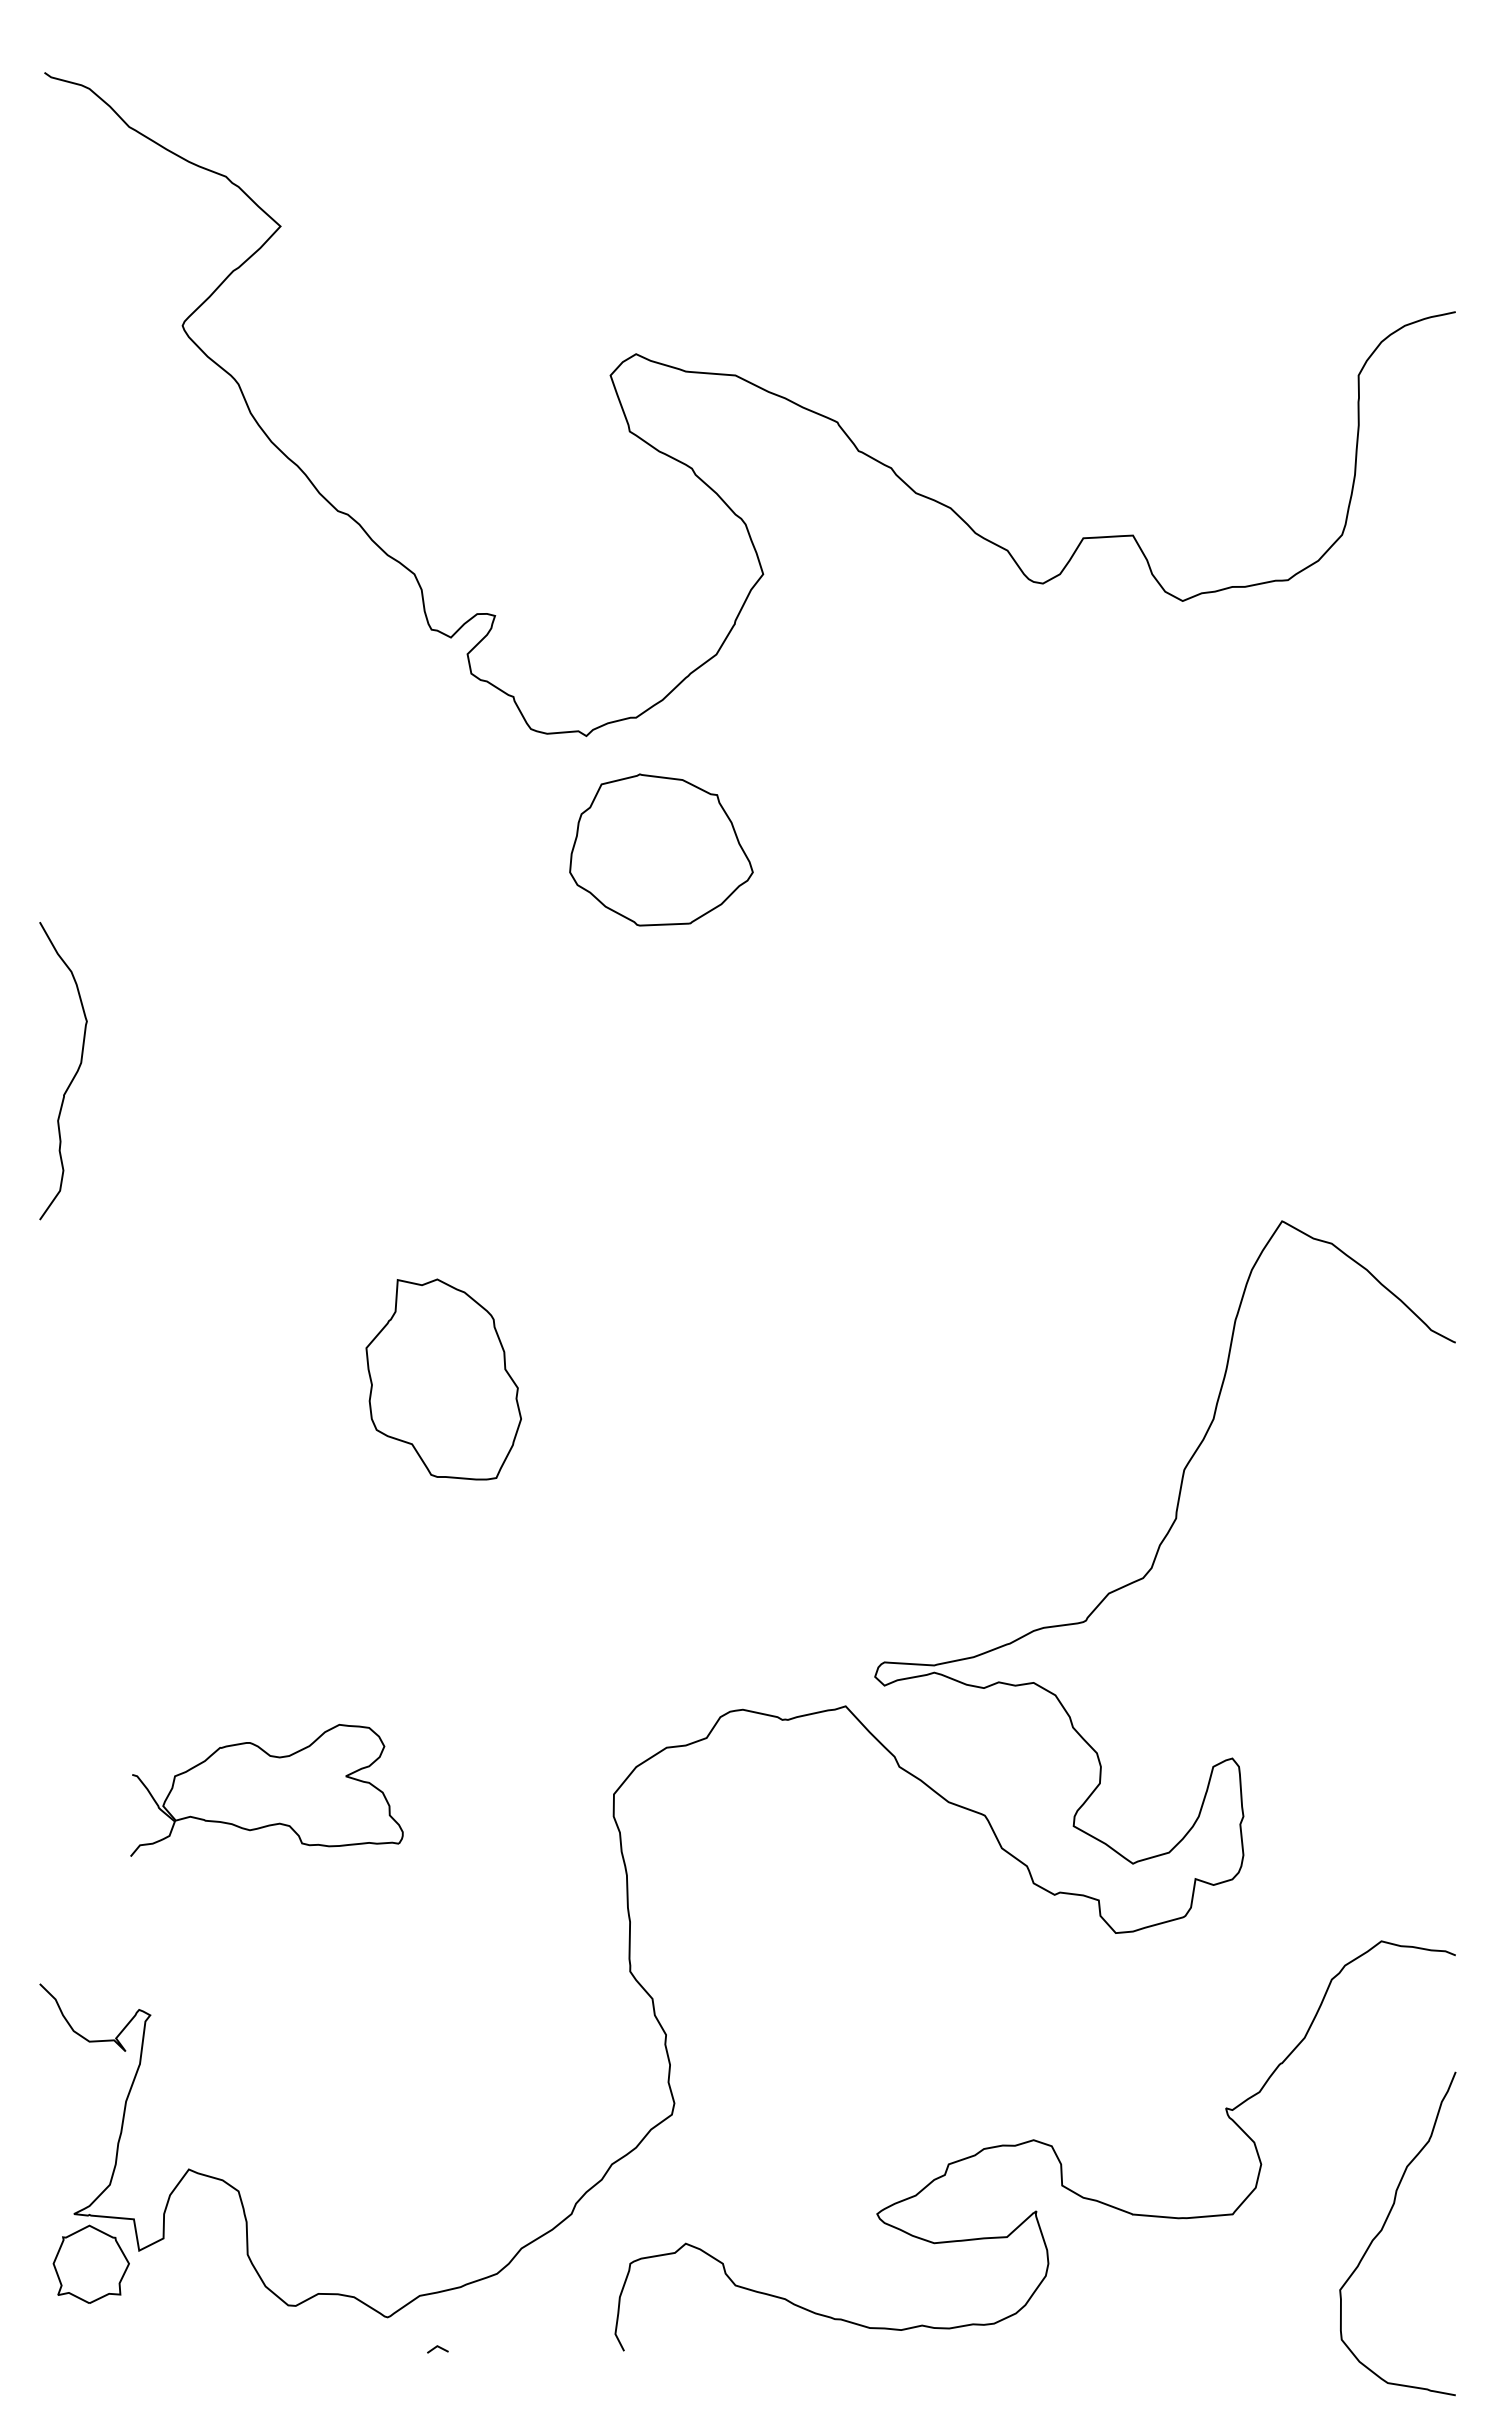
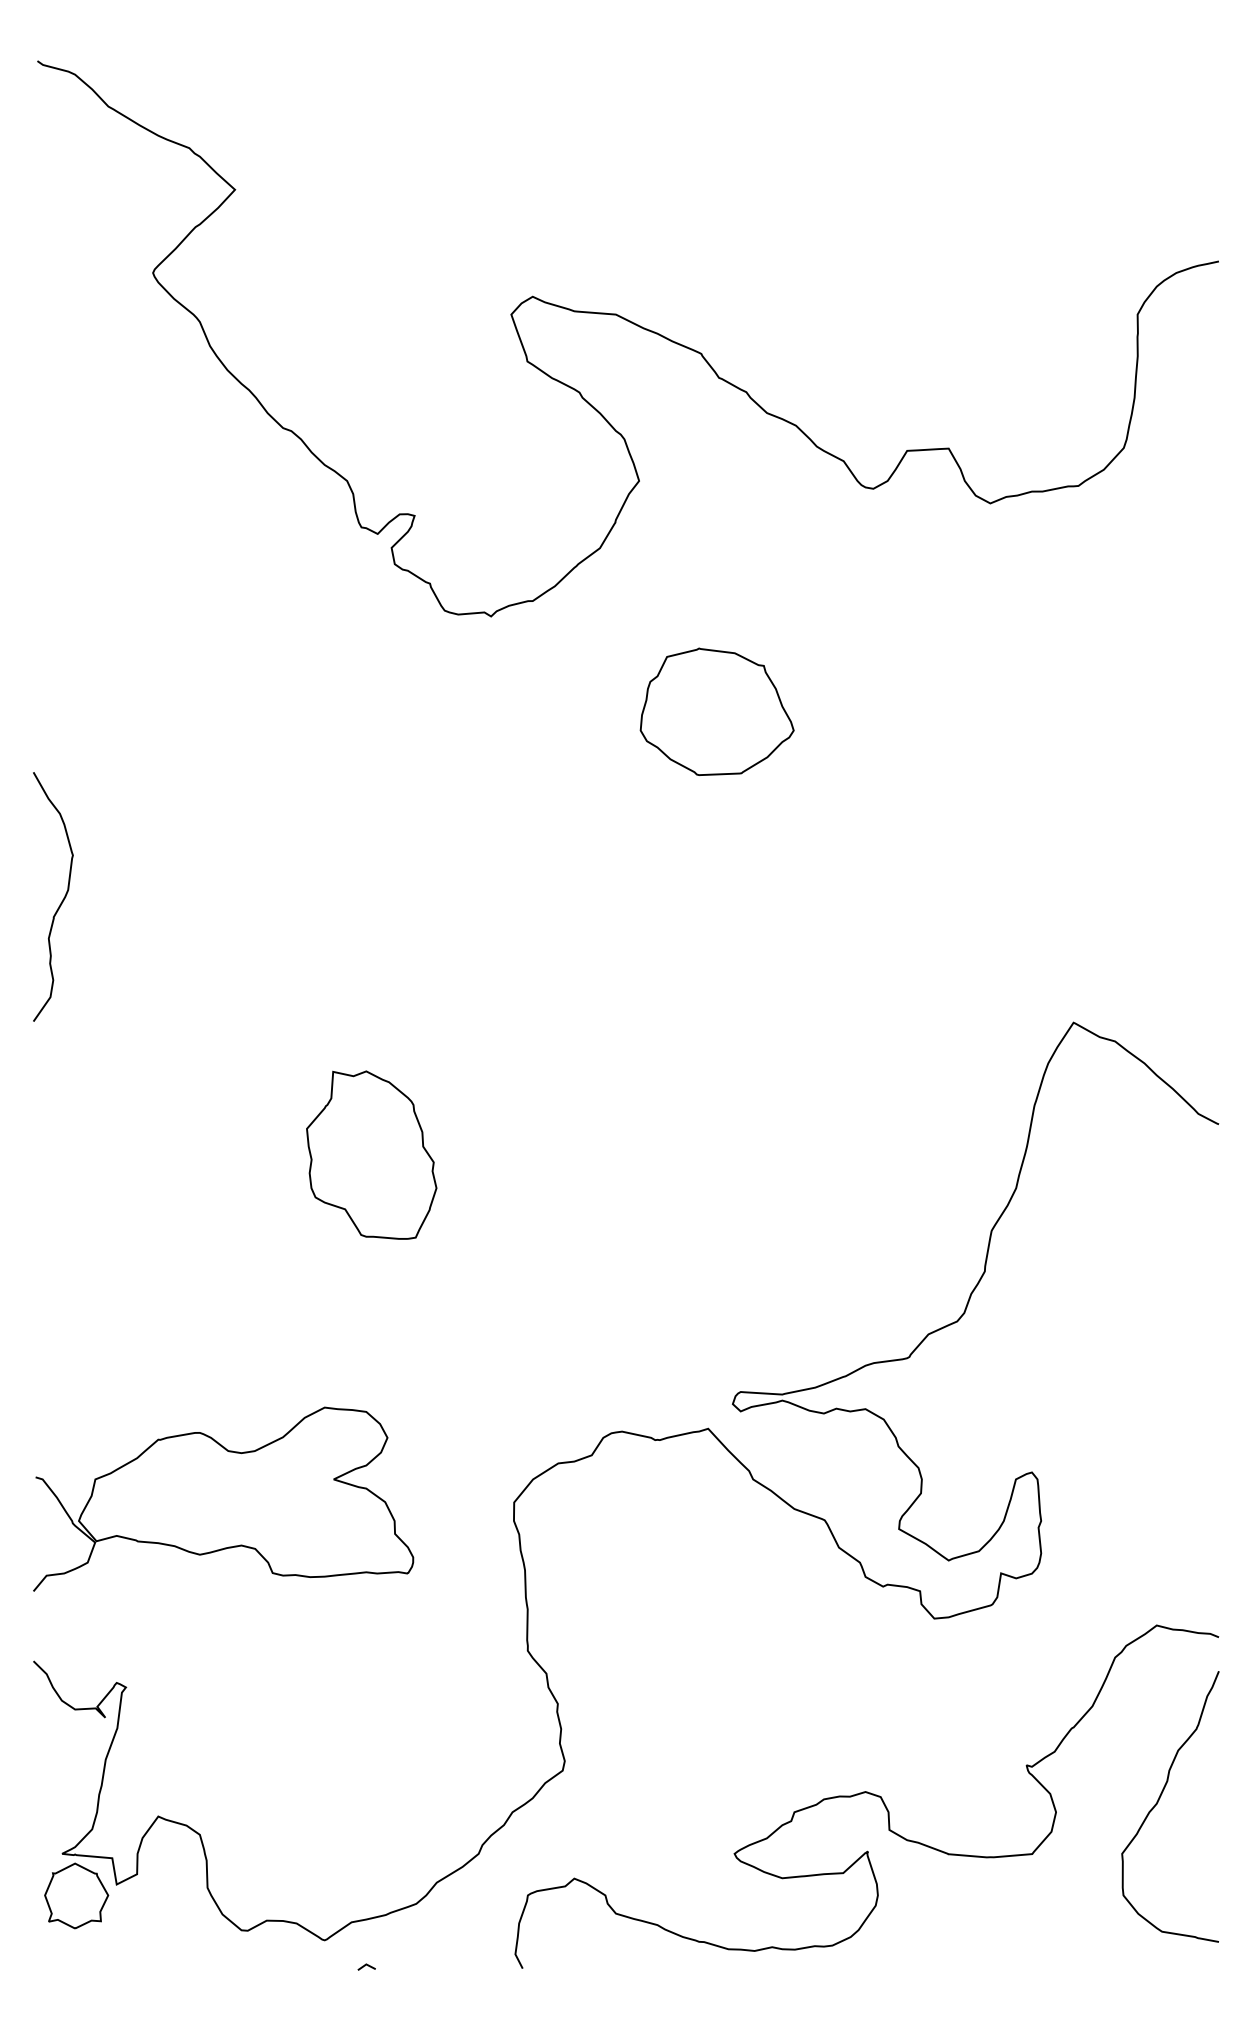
part: (661, 849) -> (717, 711), moved
part: (266, 1790) -> (223, 1499), size x1.67
curve: (1384, 2226) -> (1159, 1800), moved

